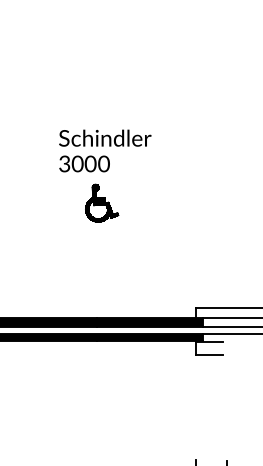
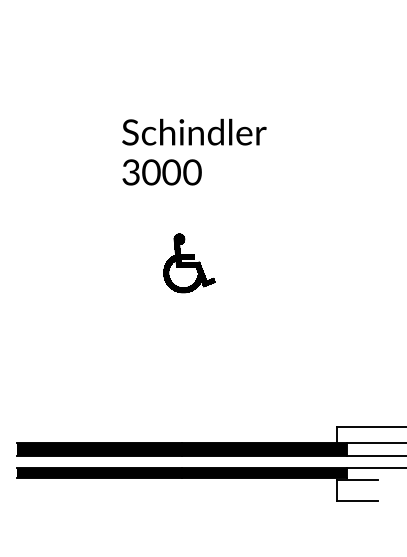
text: (105, 150) -> (194, 151), moved

